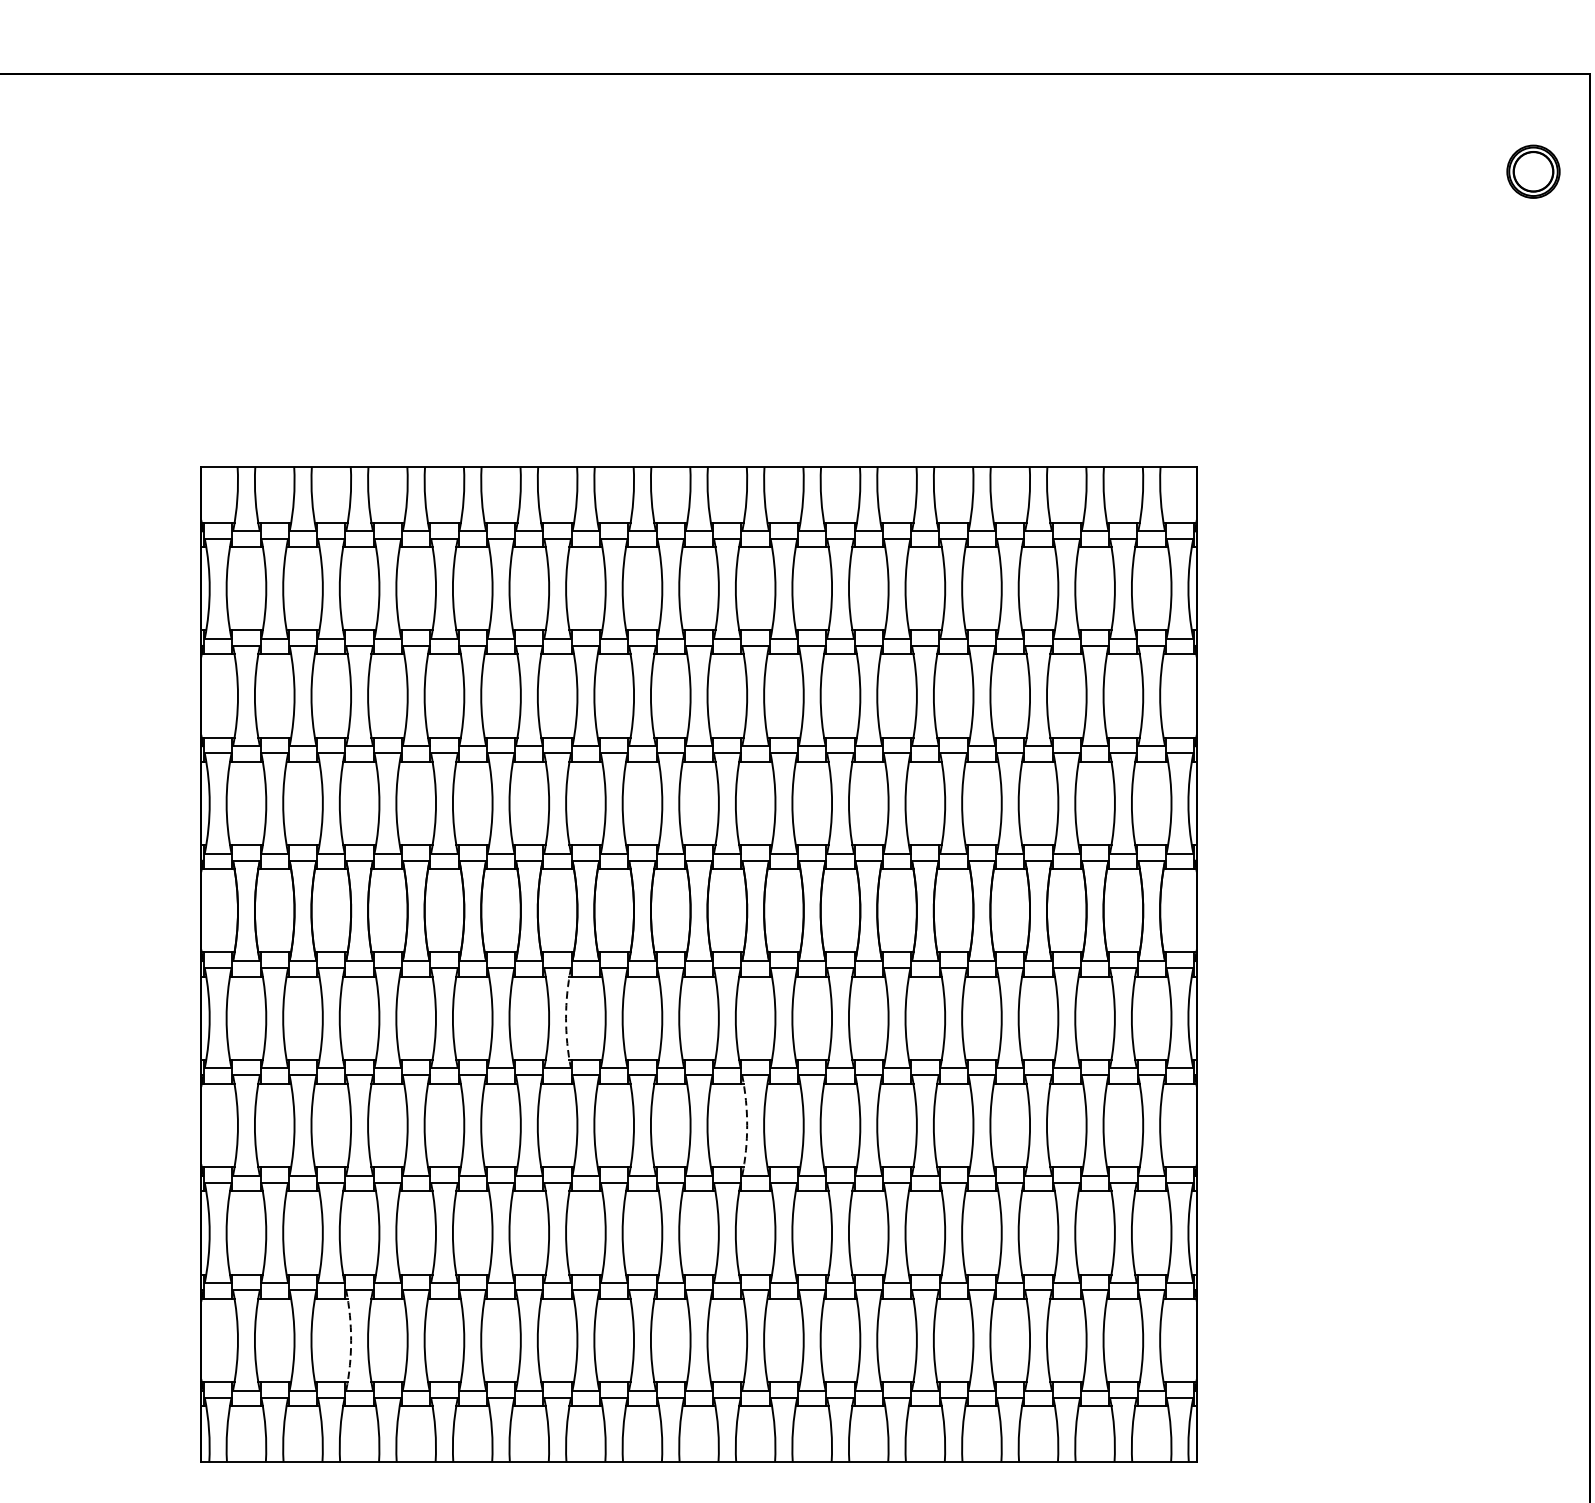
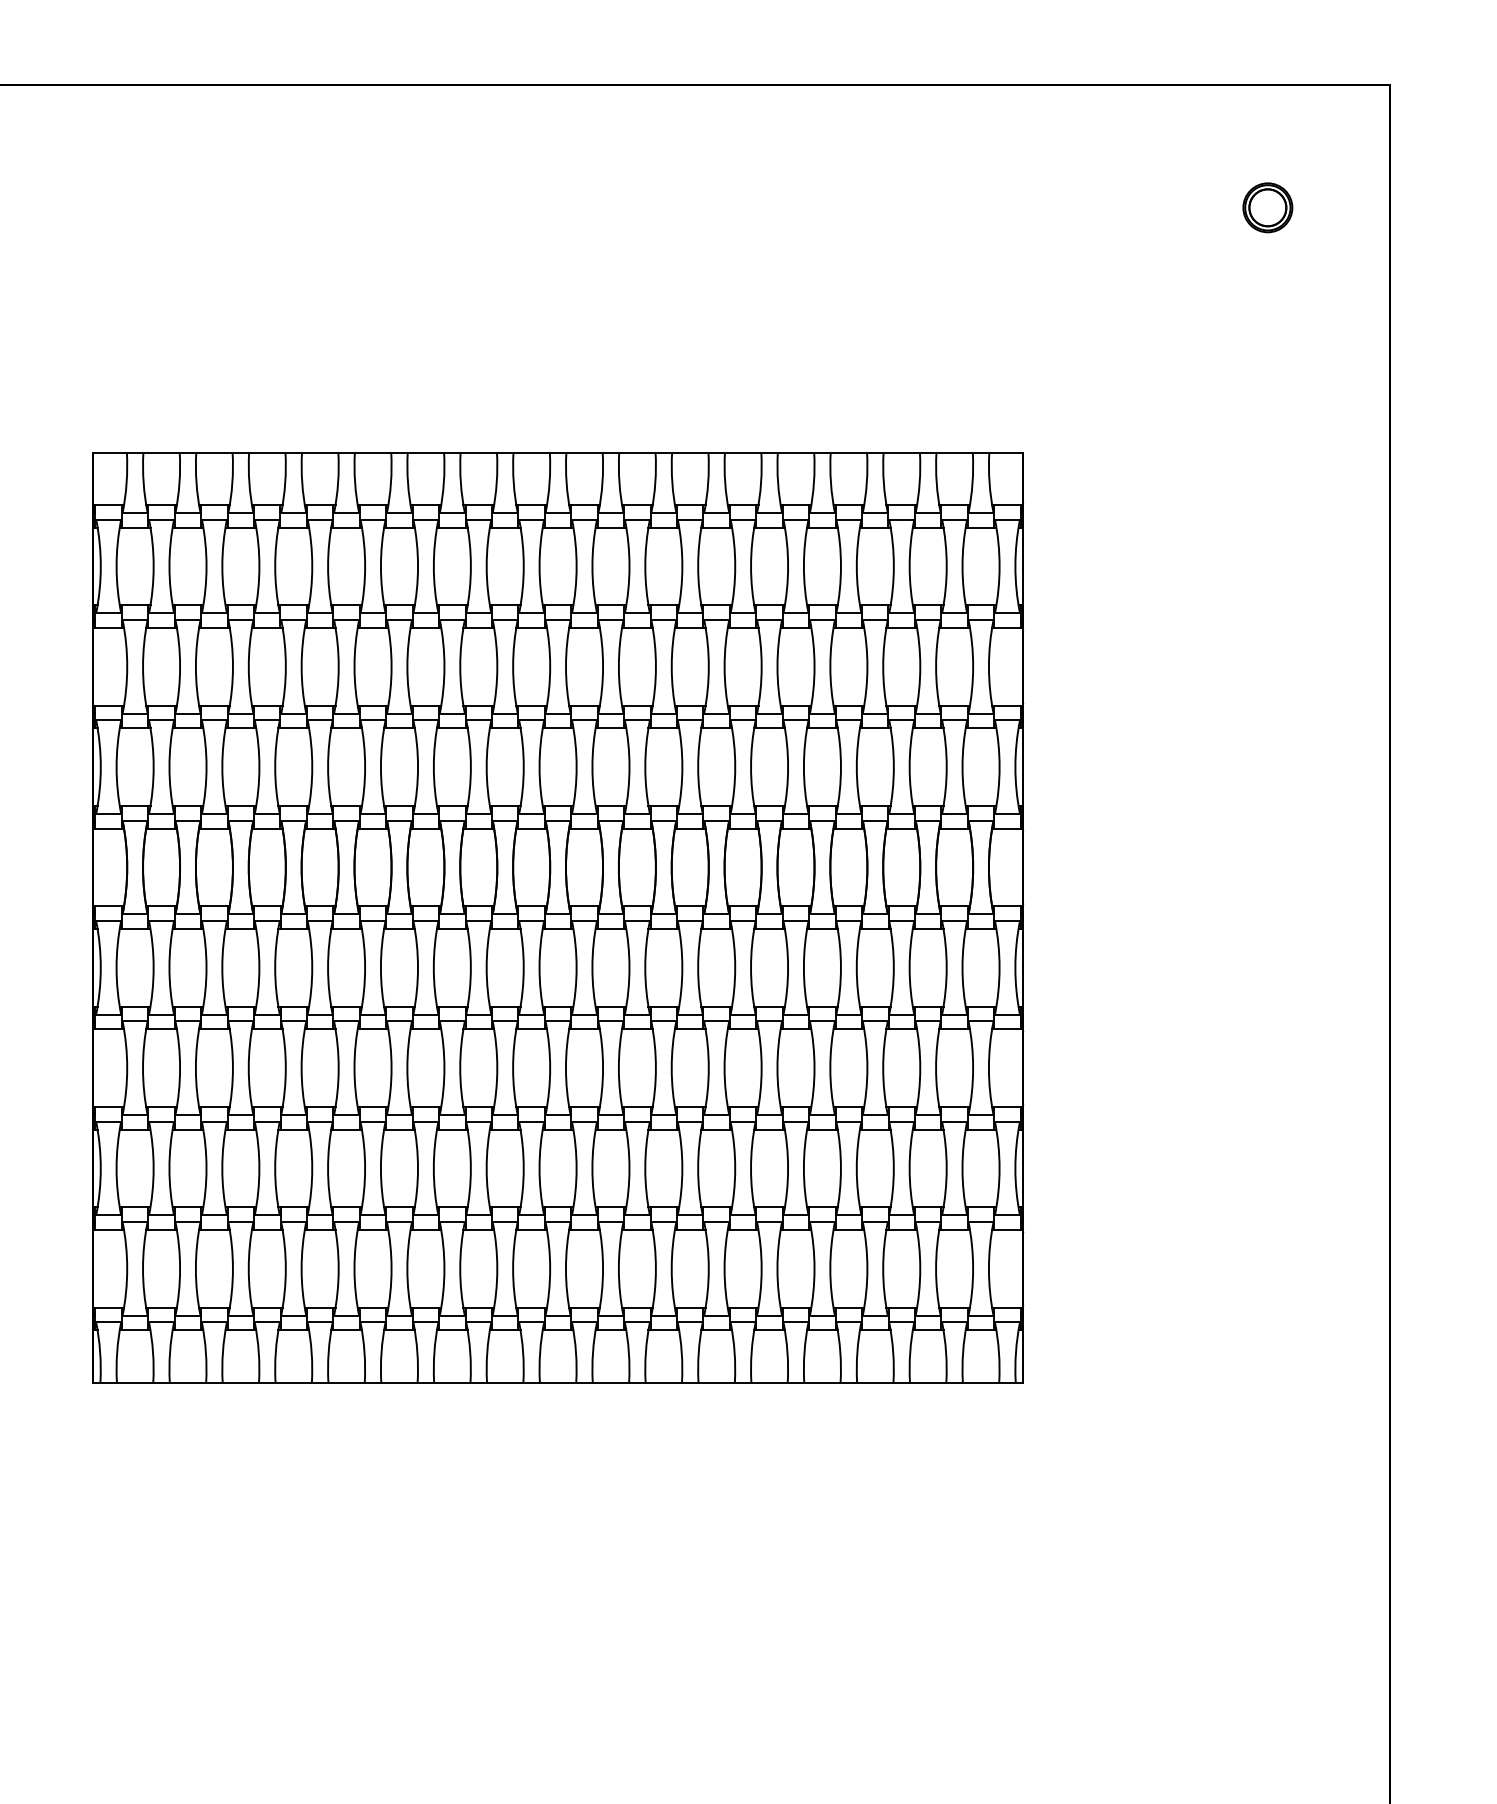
part: (1533, 171) -> (1267, 207), moved
arc: (565, 1017) -> (433, 967), dashed -> solid
arc: (747, 1125) -> (603, 1068), dashed -> solid
arc: (350, 1339) -> (232, 1268), dashed -> solid

